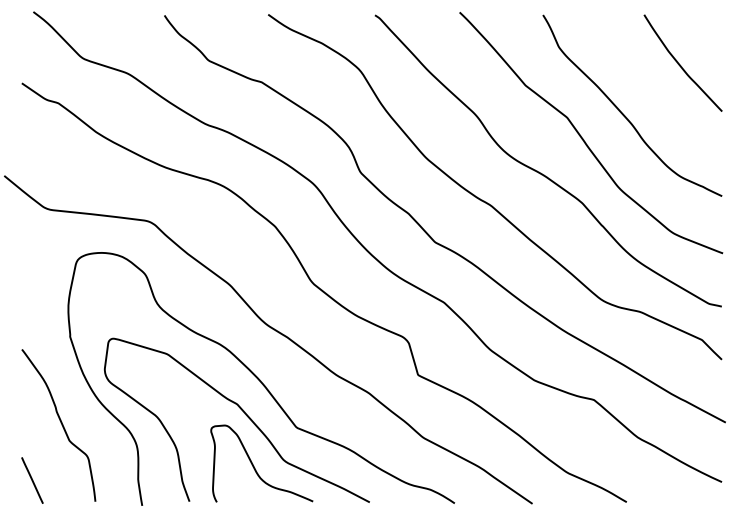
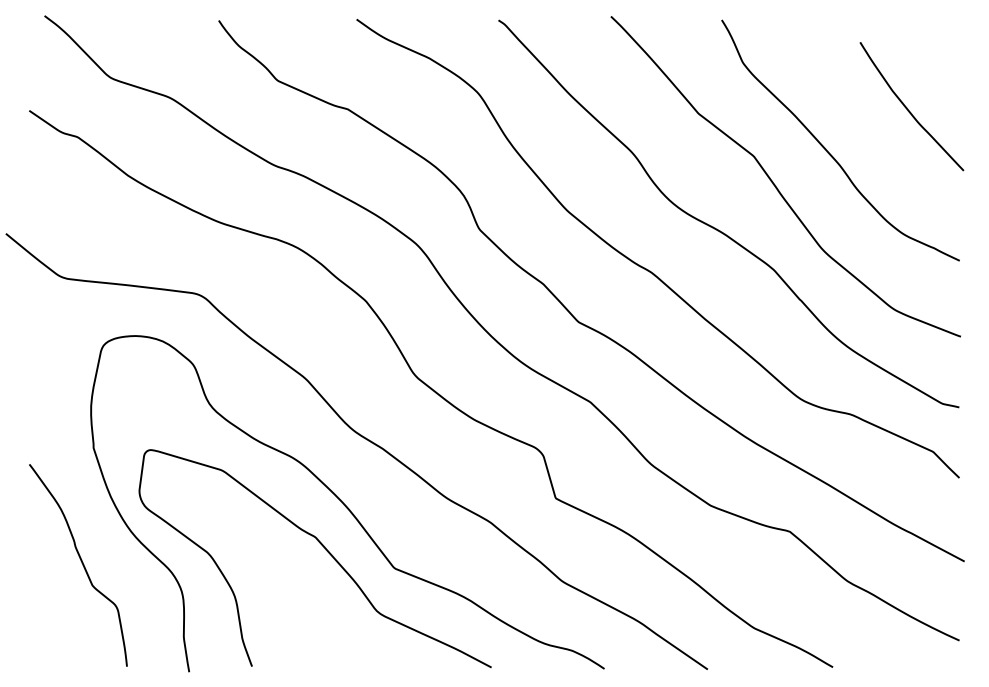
curve: (680, 64) -> (908, 108), moved
curve: (254, 466) -> (338, 619), removed
line: (32, 480) -> (43, 638), removed

